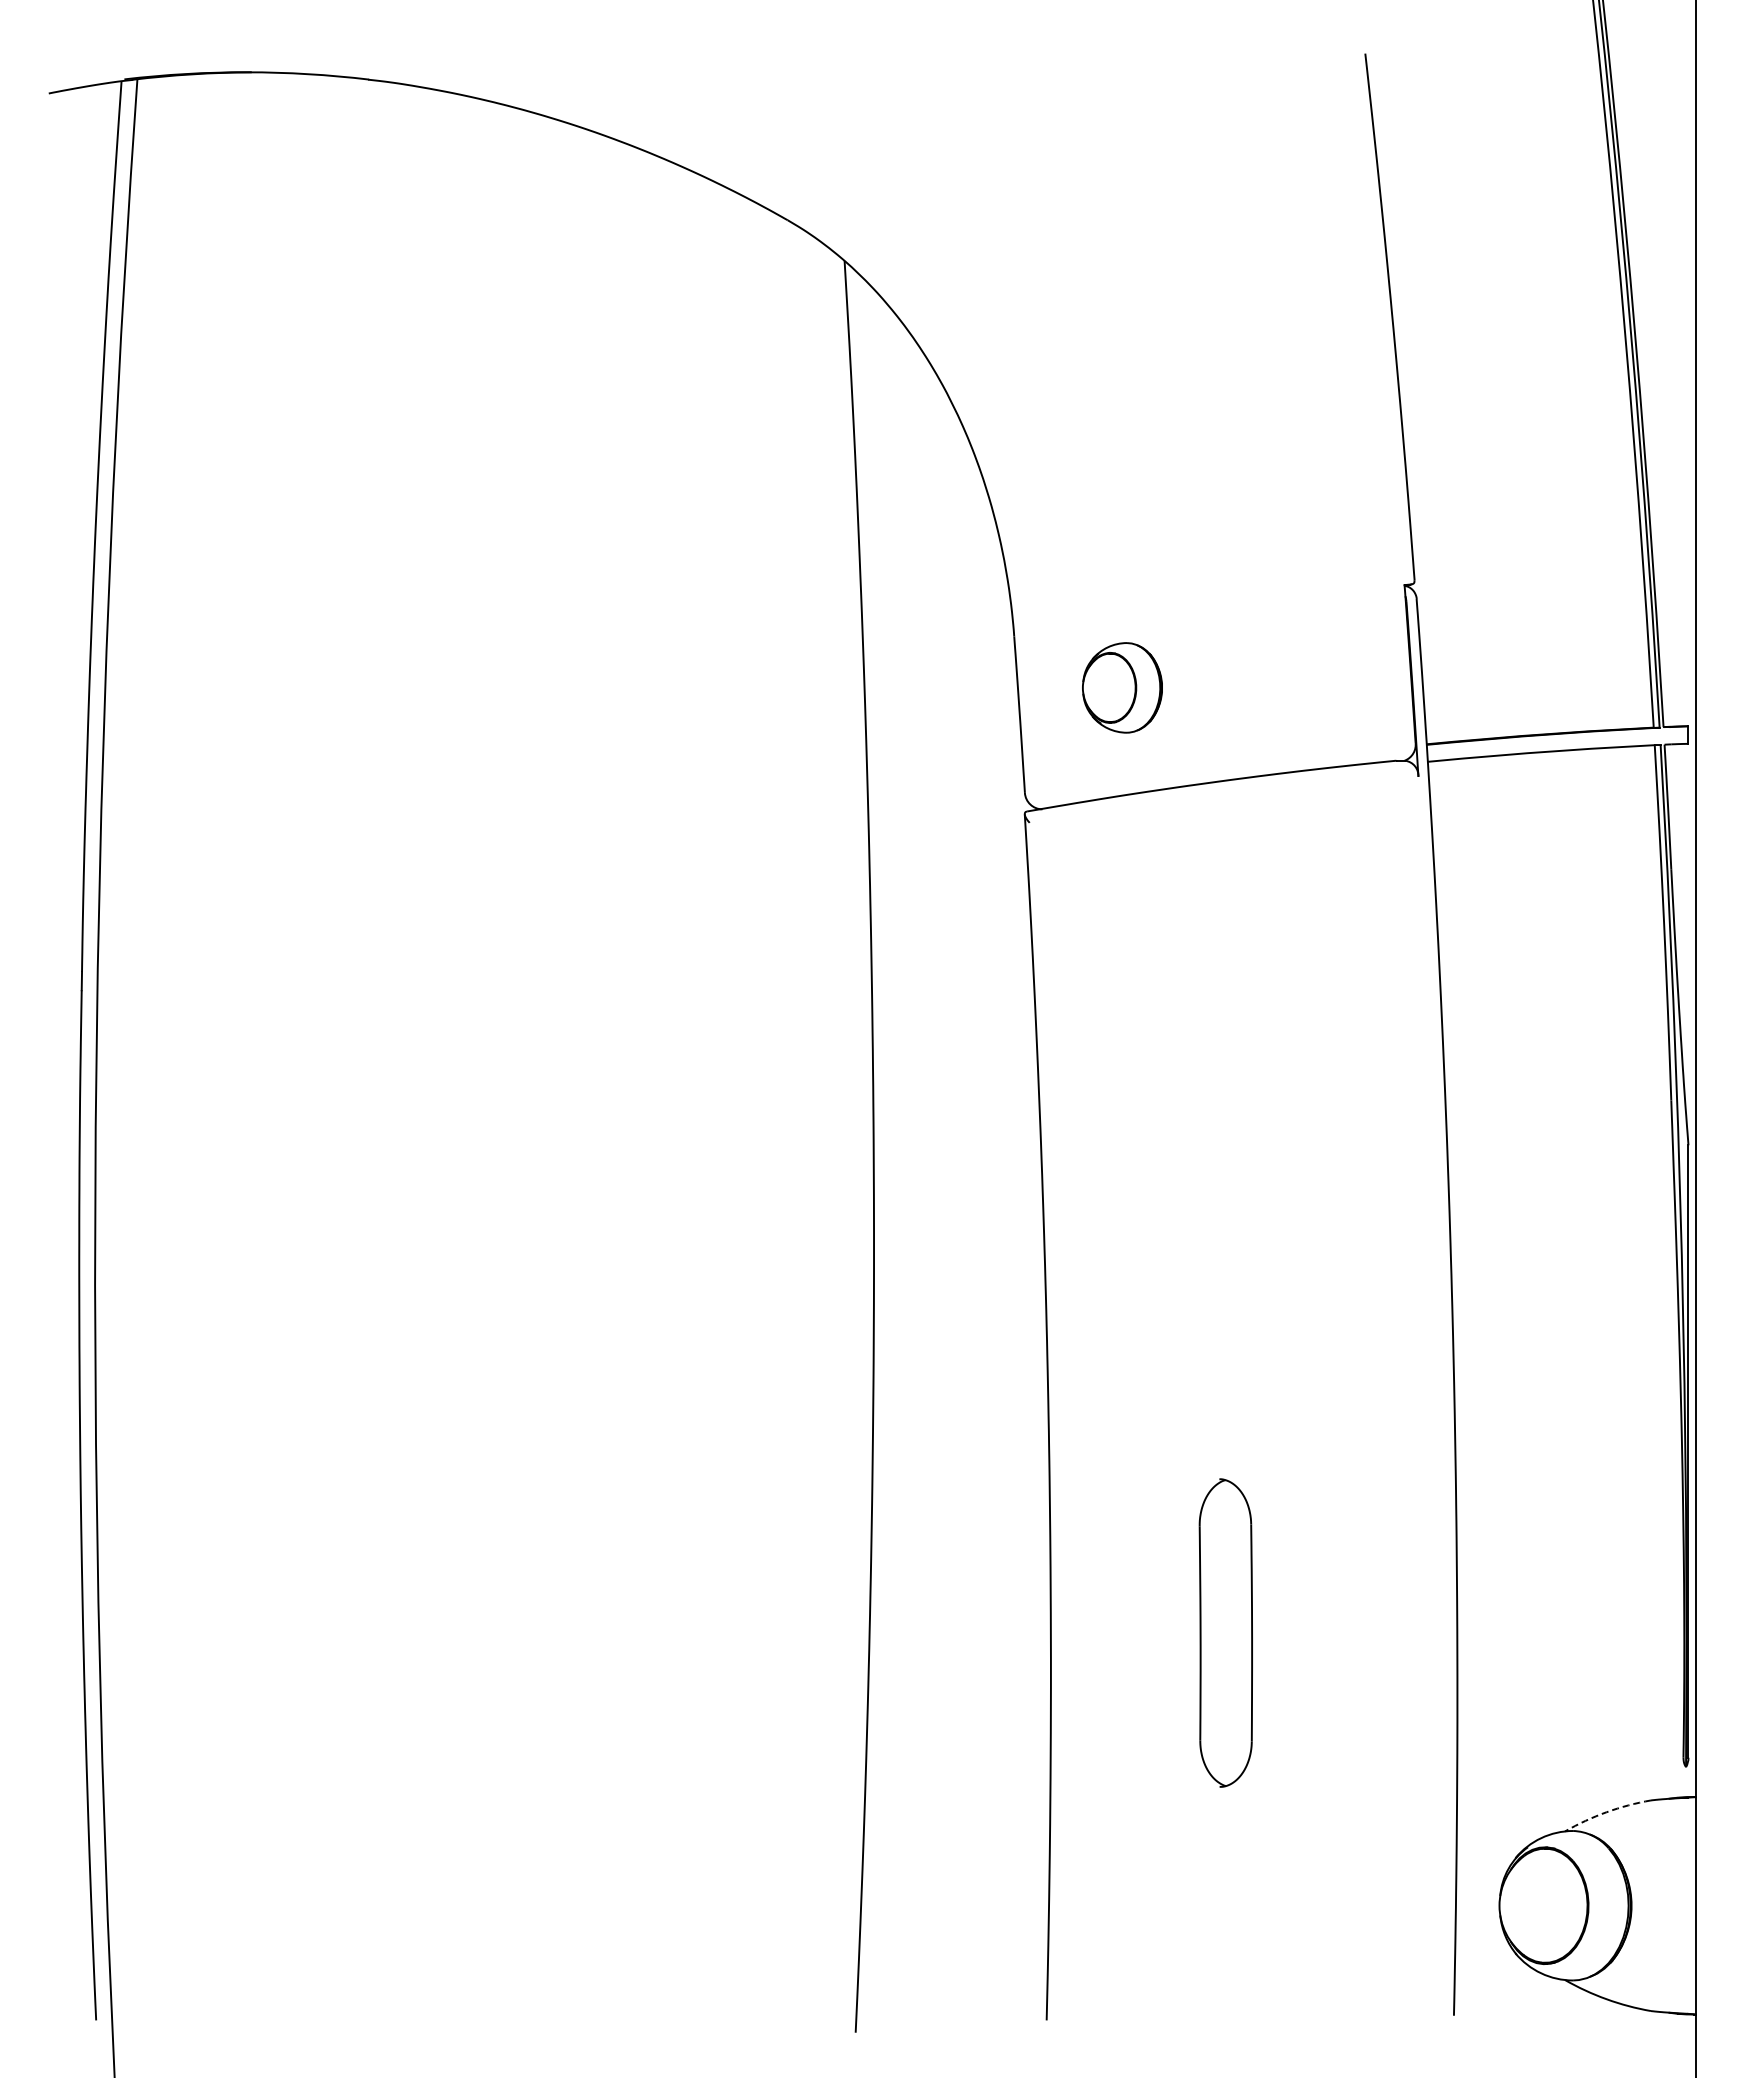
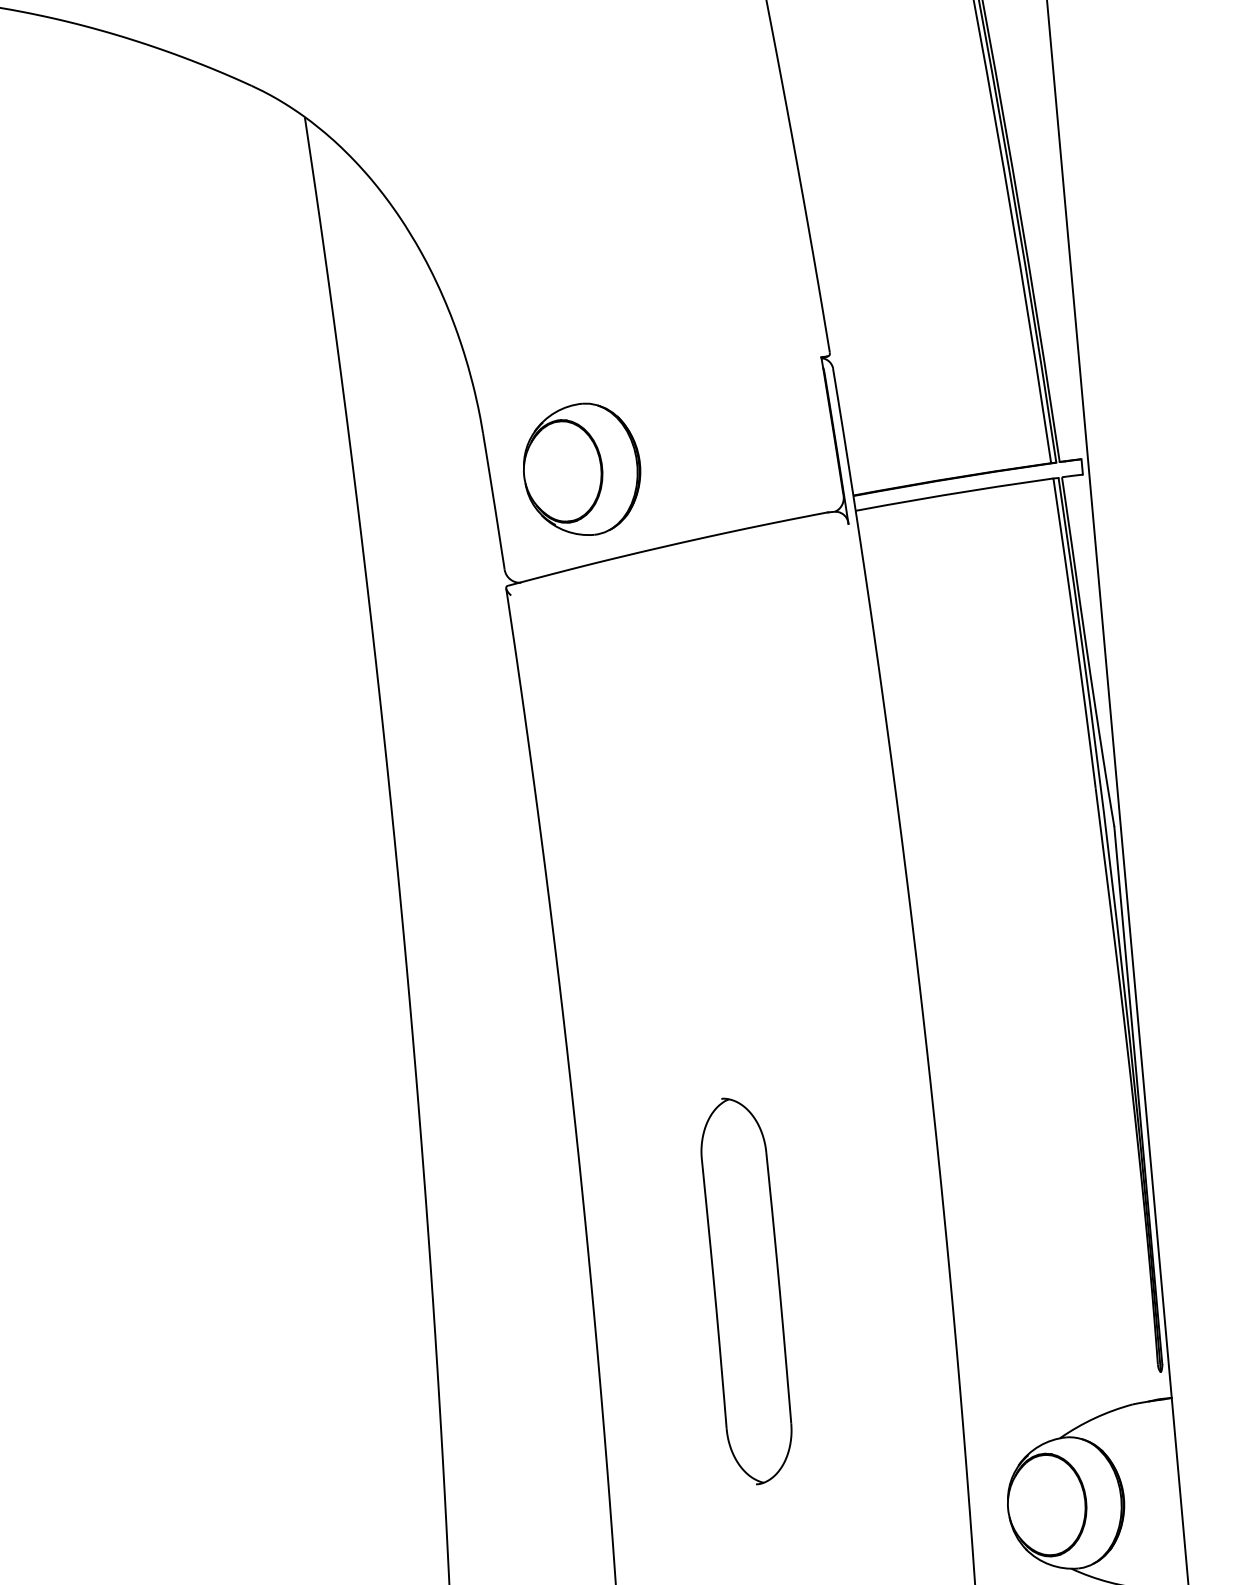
part: (1122, 687) -> (582, 469), size x1.67
part: (1225, 1632) -> (746, 1290), size x1.43
arc: (1606, 1812) -> (1094, 1418), dashed -> solid

